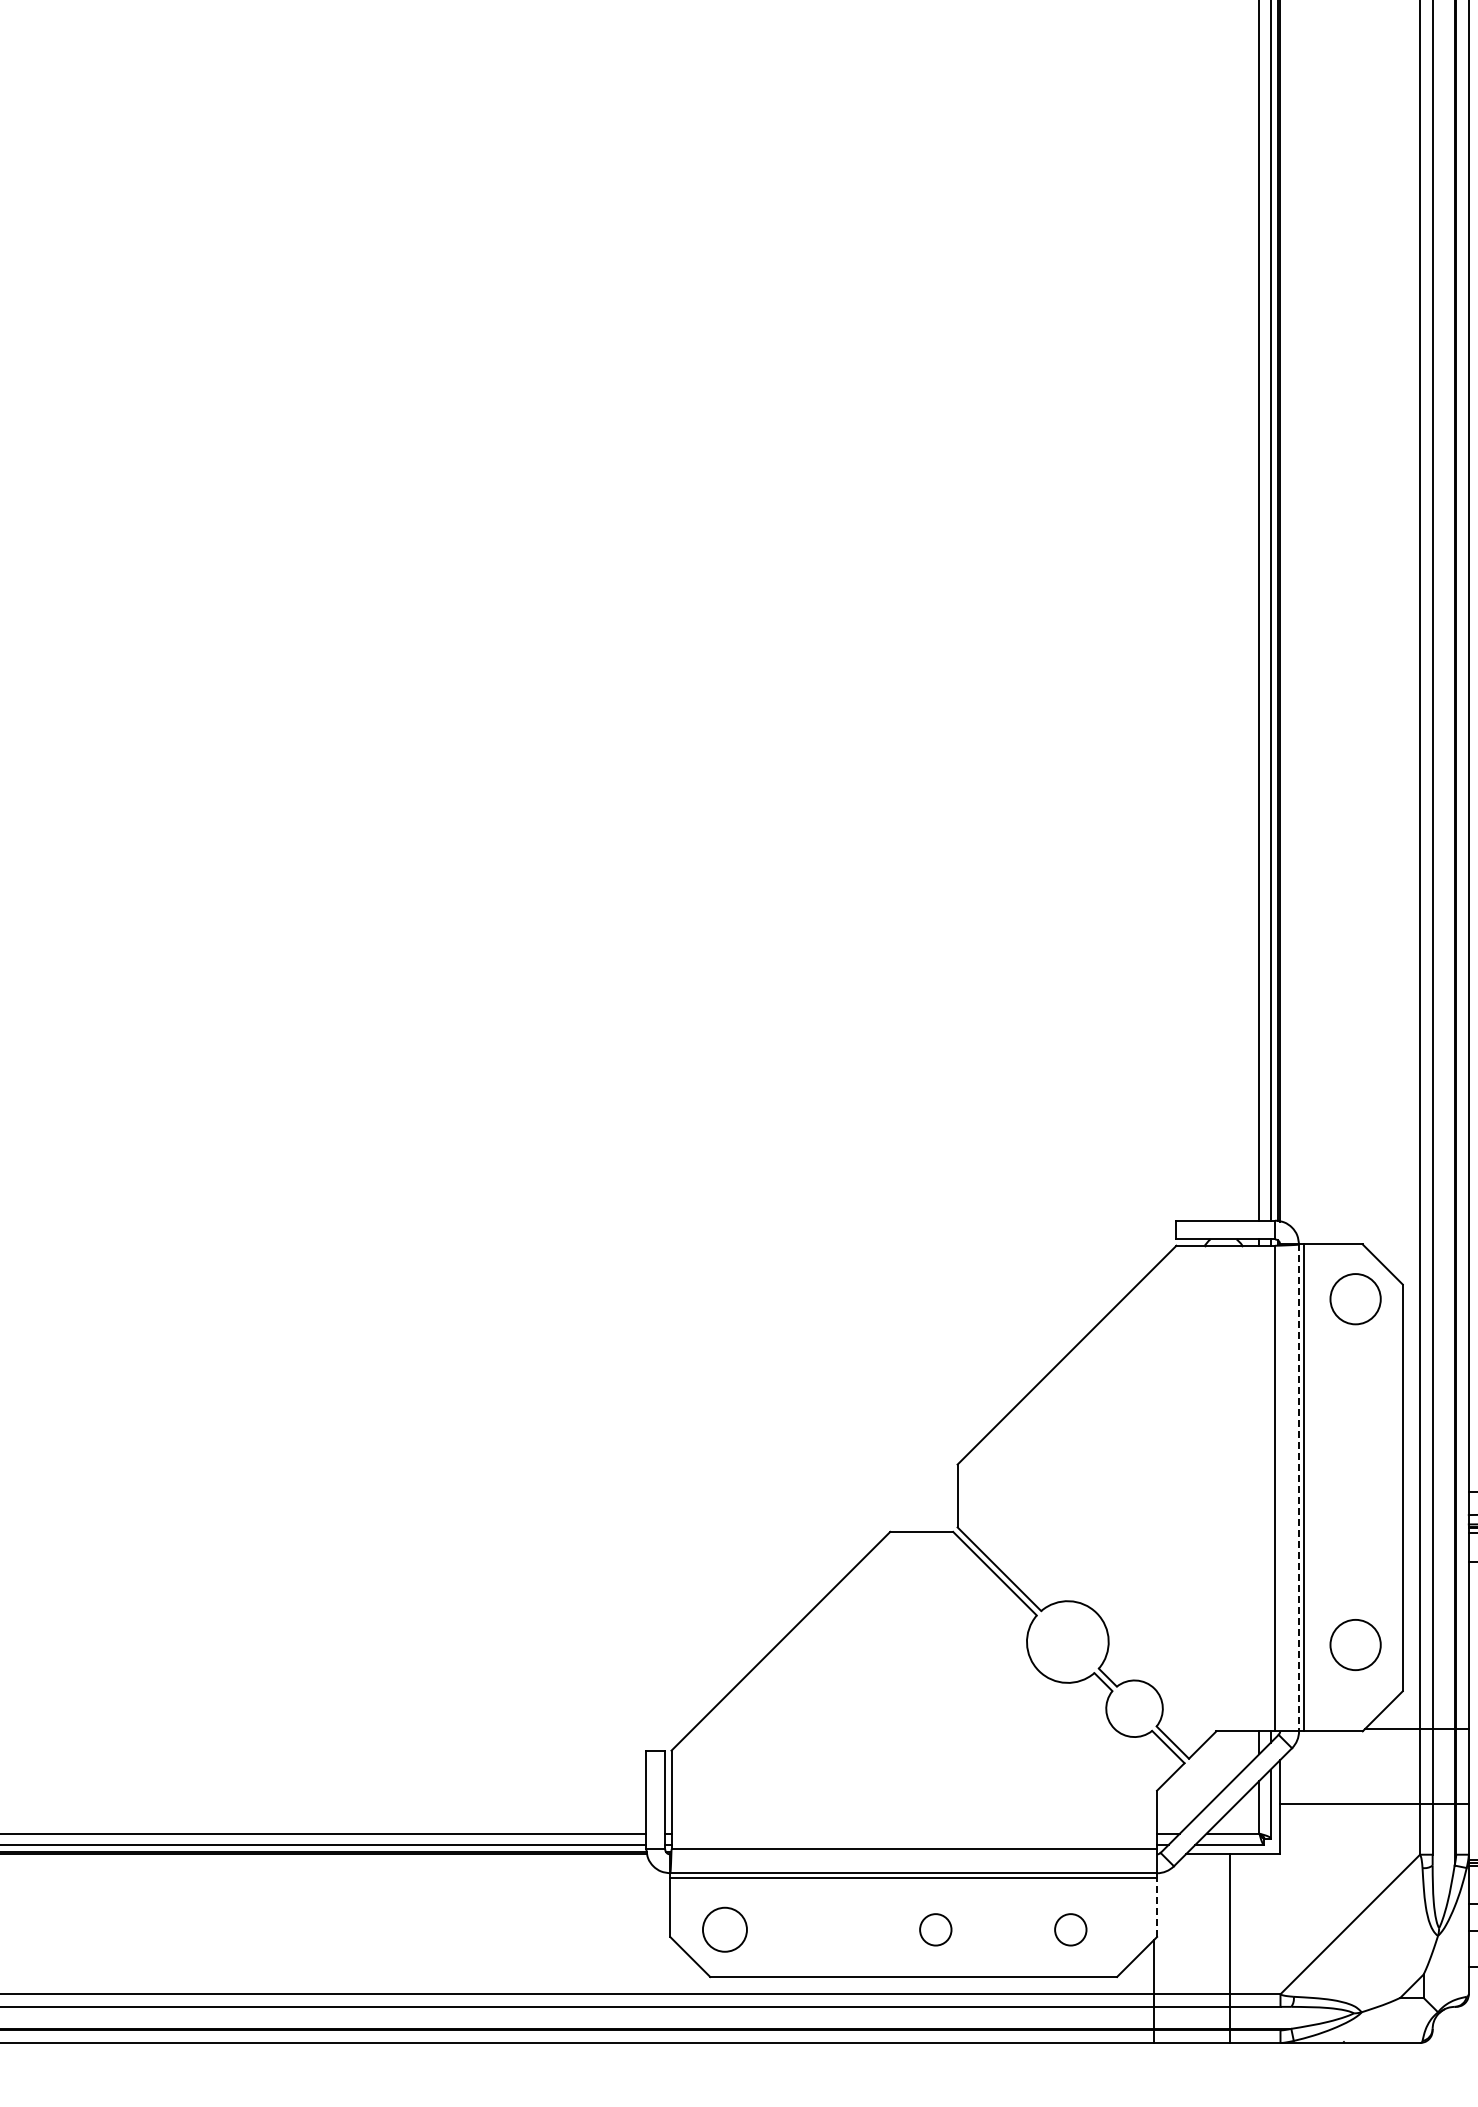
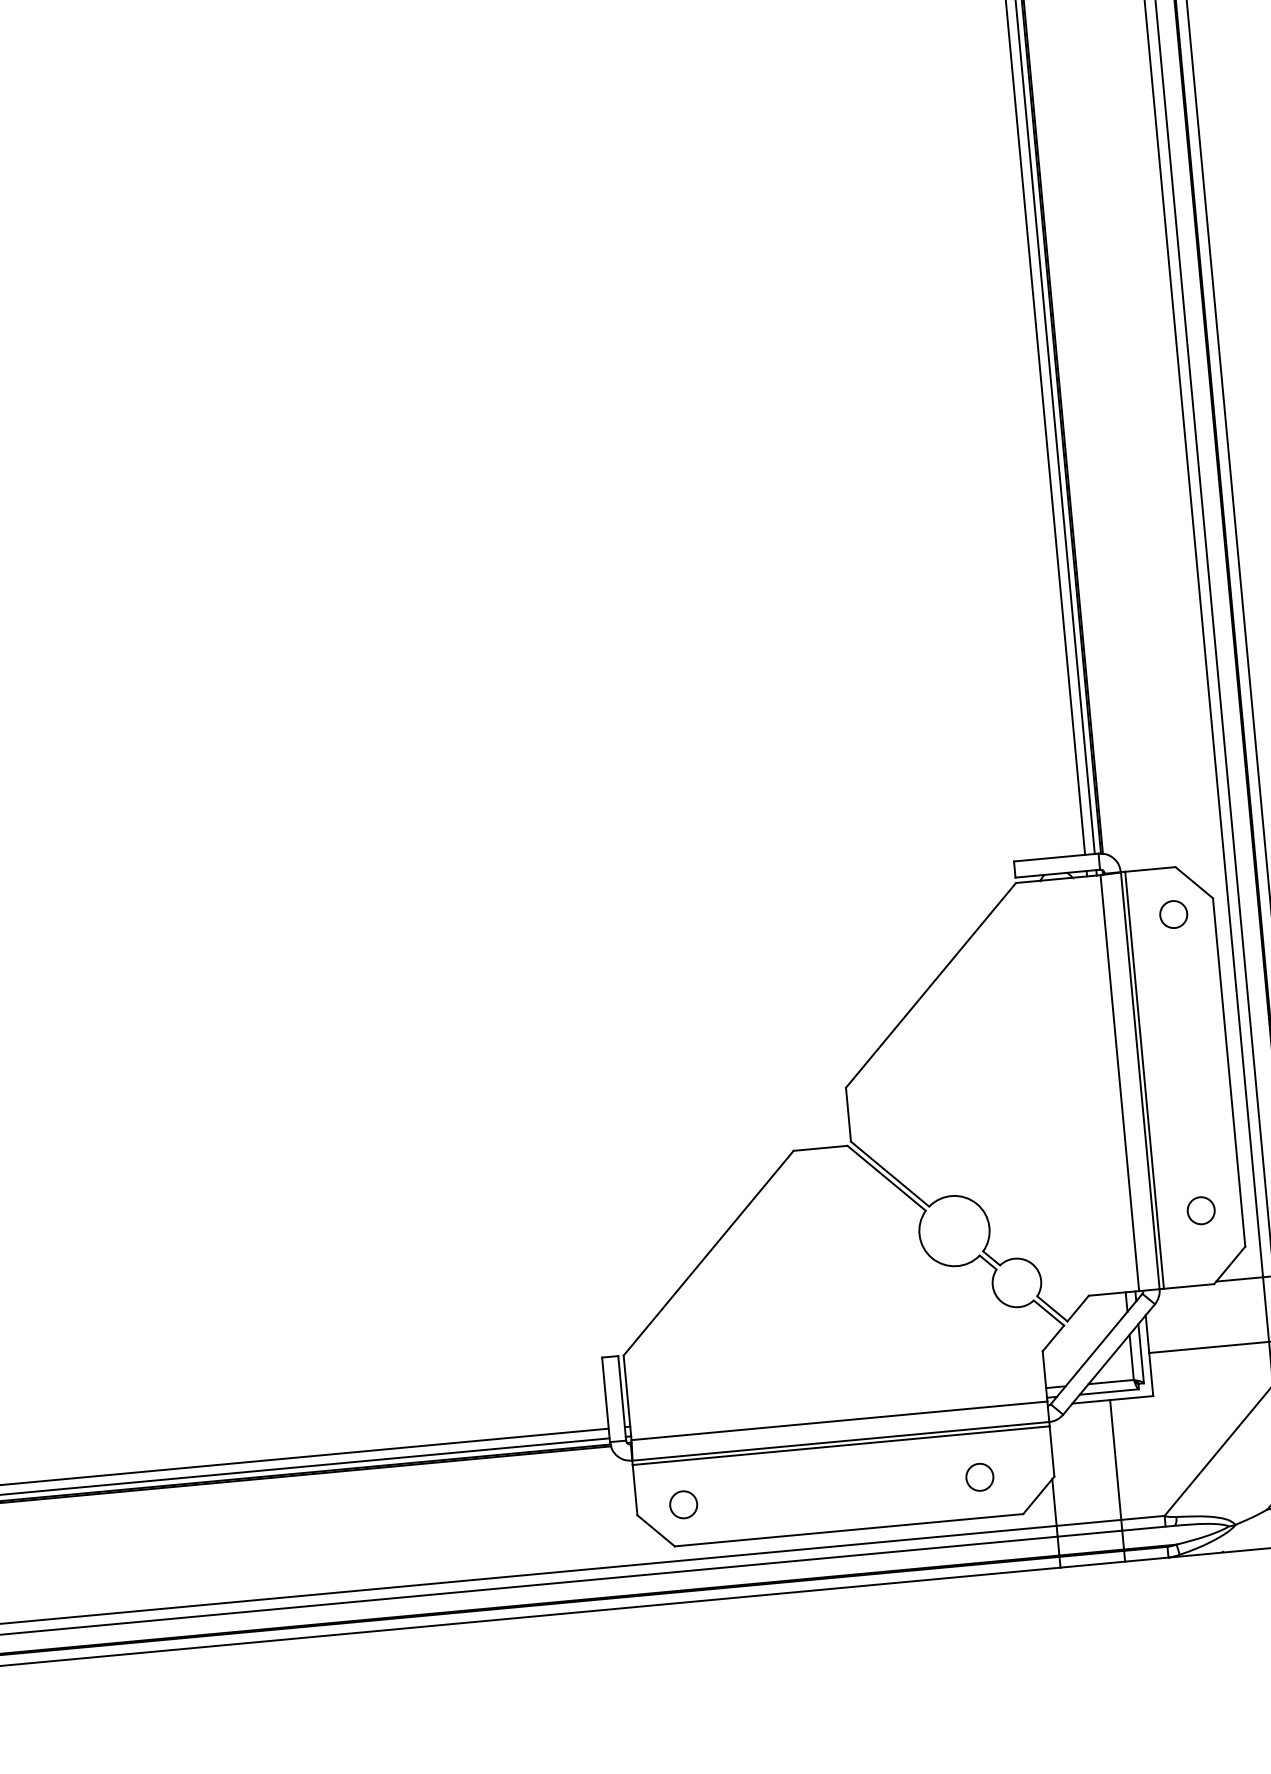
circle: (1355, 1298) -> (1173, 913), size x0.62
line: (1299, 1488) -> (1140, 1081), dashed -> solid
circle: (1355, 1644) -> (1201, 1210), size x0.62
line: (1157, 1907) -> (1052, 1451), dashed -> solid
circle: (724, 1929) -> (683, 1504), size x0.71
circle: (935, 1929) -> (863, 1487), removed

